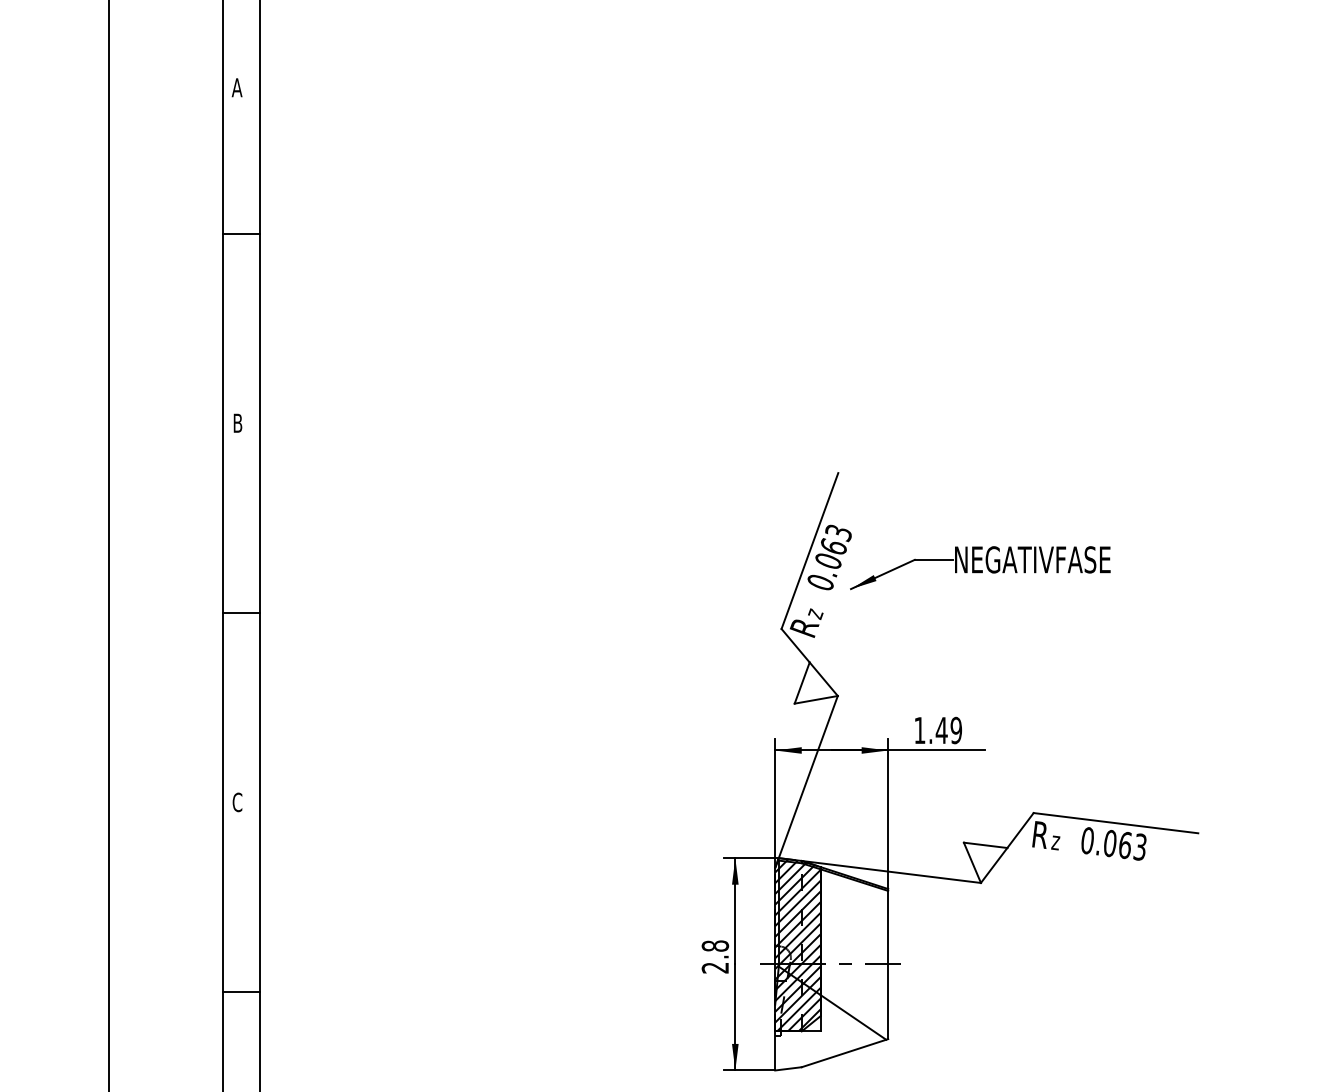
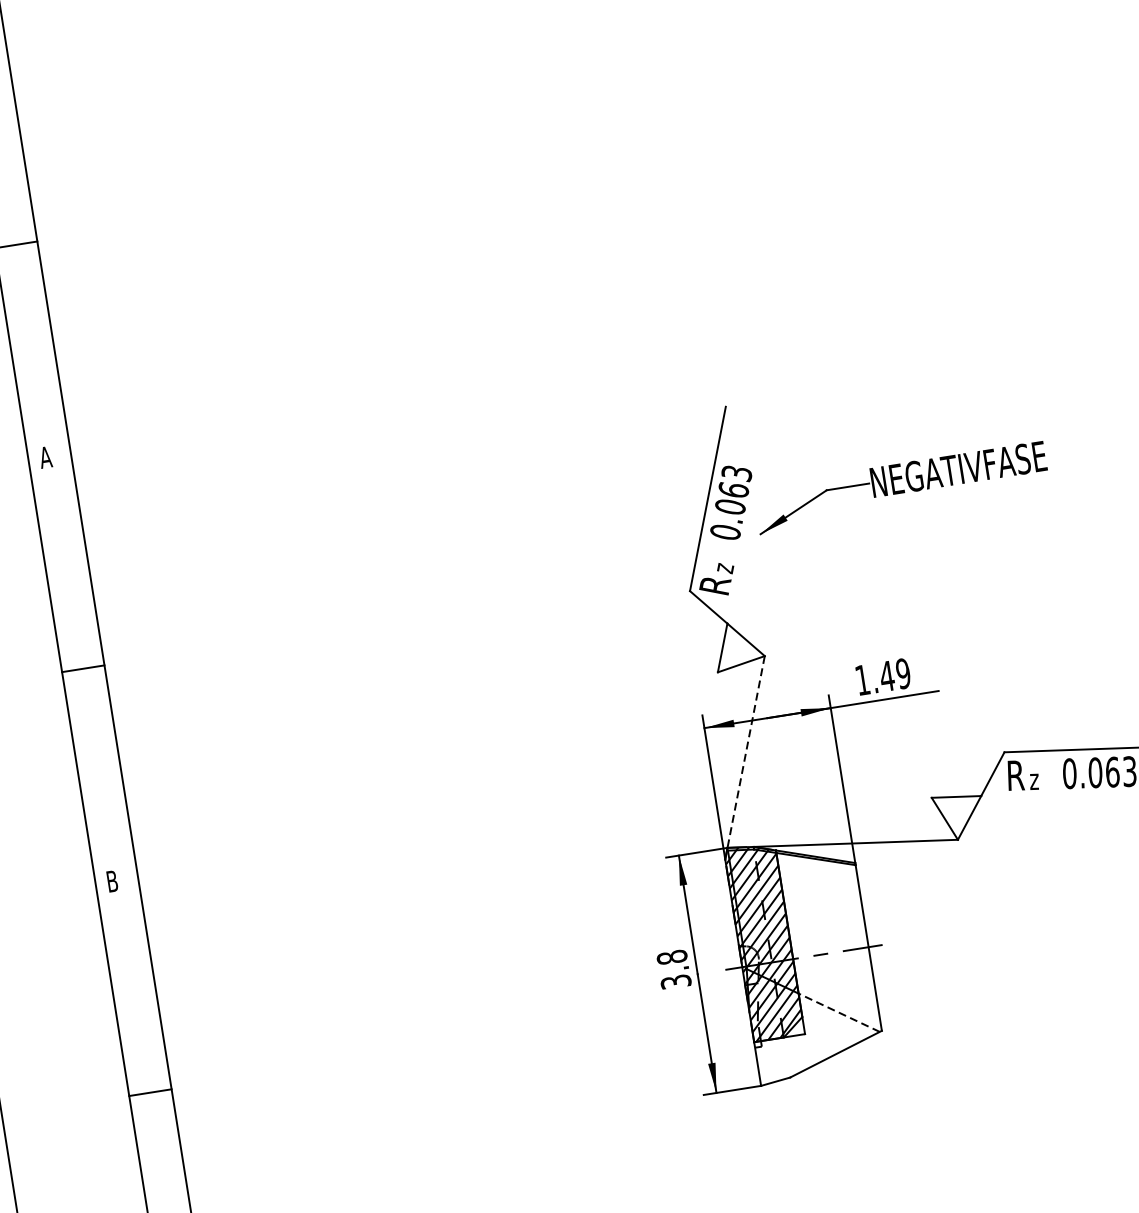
text: (237, 422) -> (45, 456), B -> A
line: (807, 778) -> (745, 753), solid -> dashed
text: (237, 802) -> (112, 881), C -> B
text: (715, 967) -> (676, 981), 2.8 -> 3.8
line: (853, 1017) -> (839, 1012), solid -> dashed

